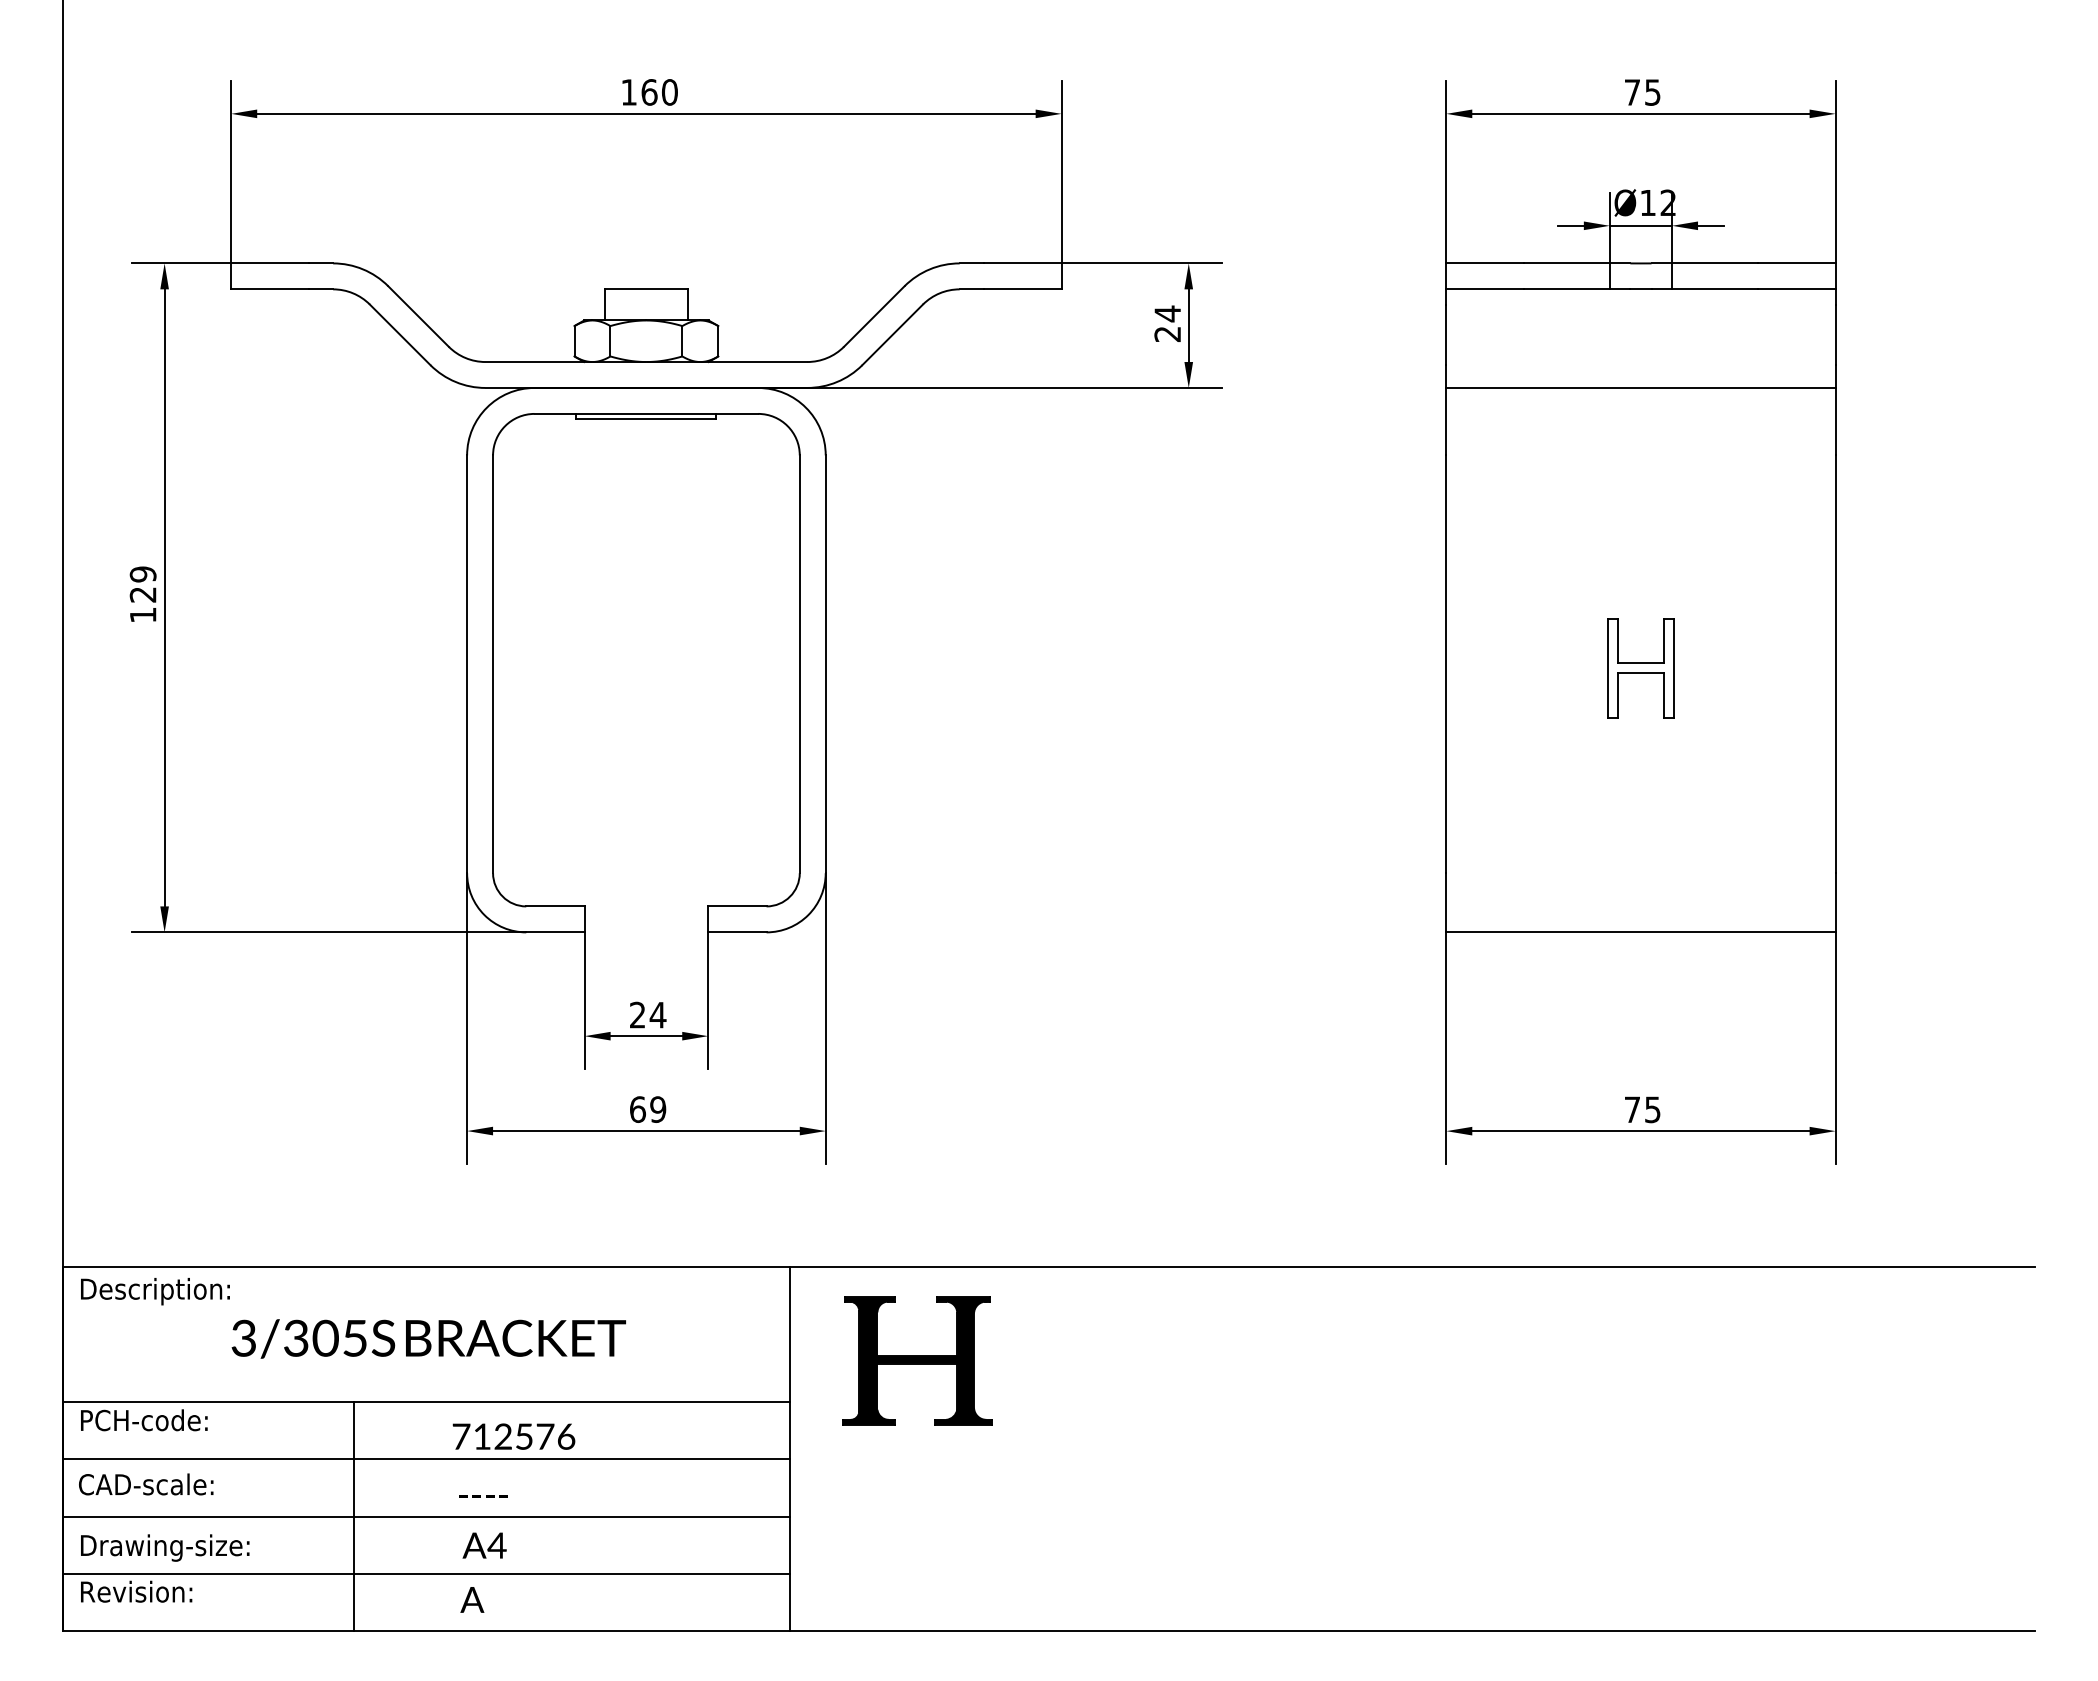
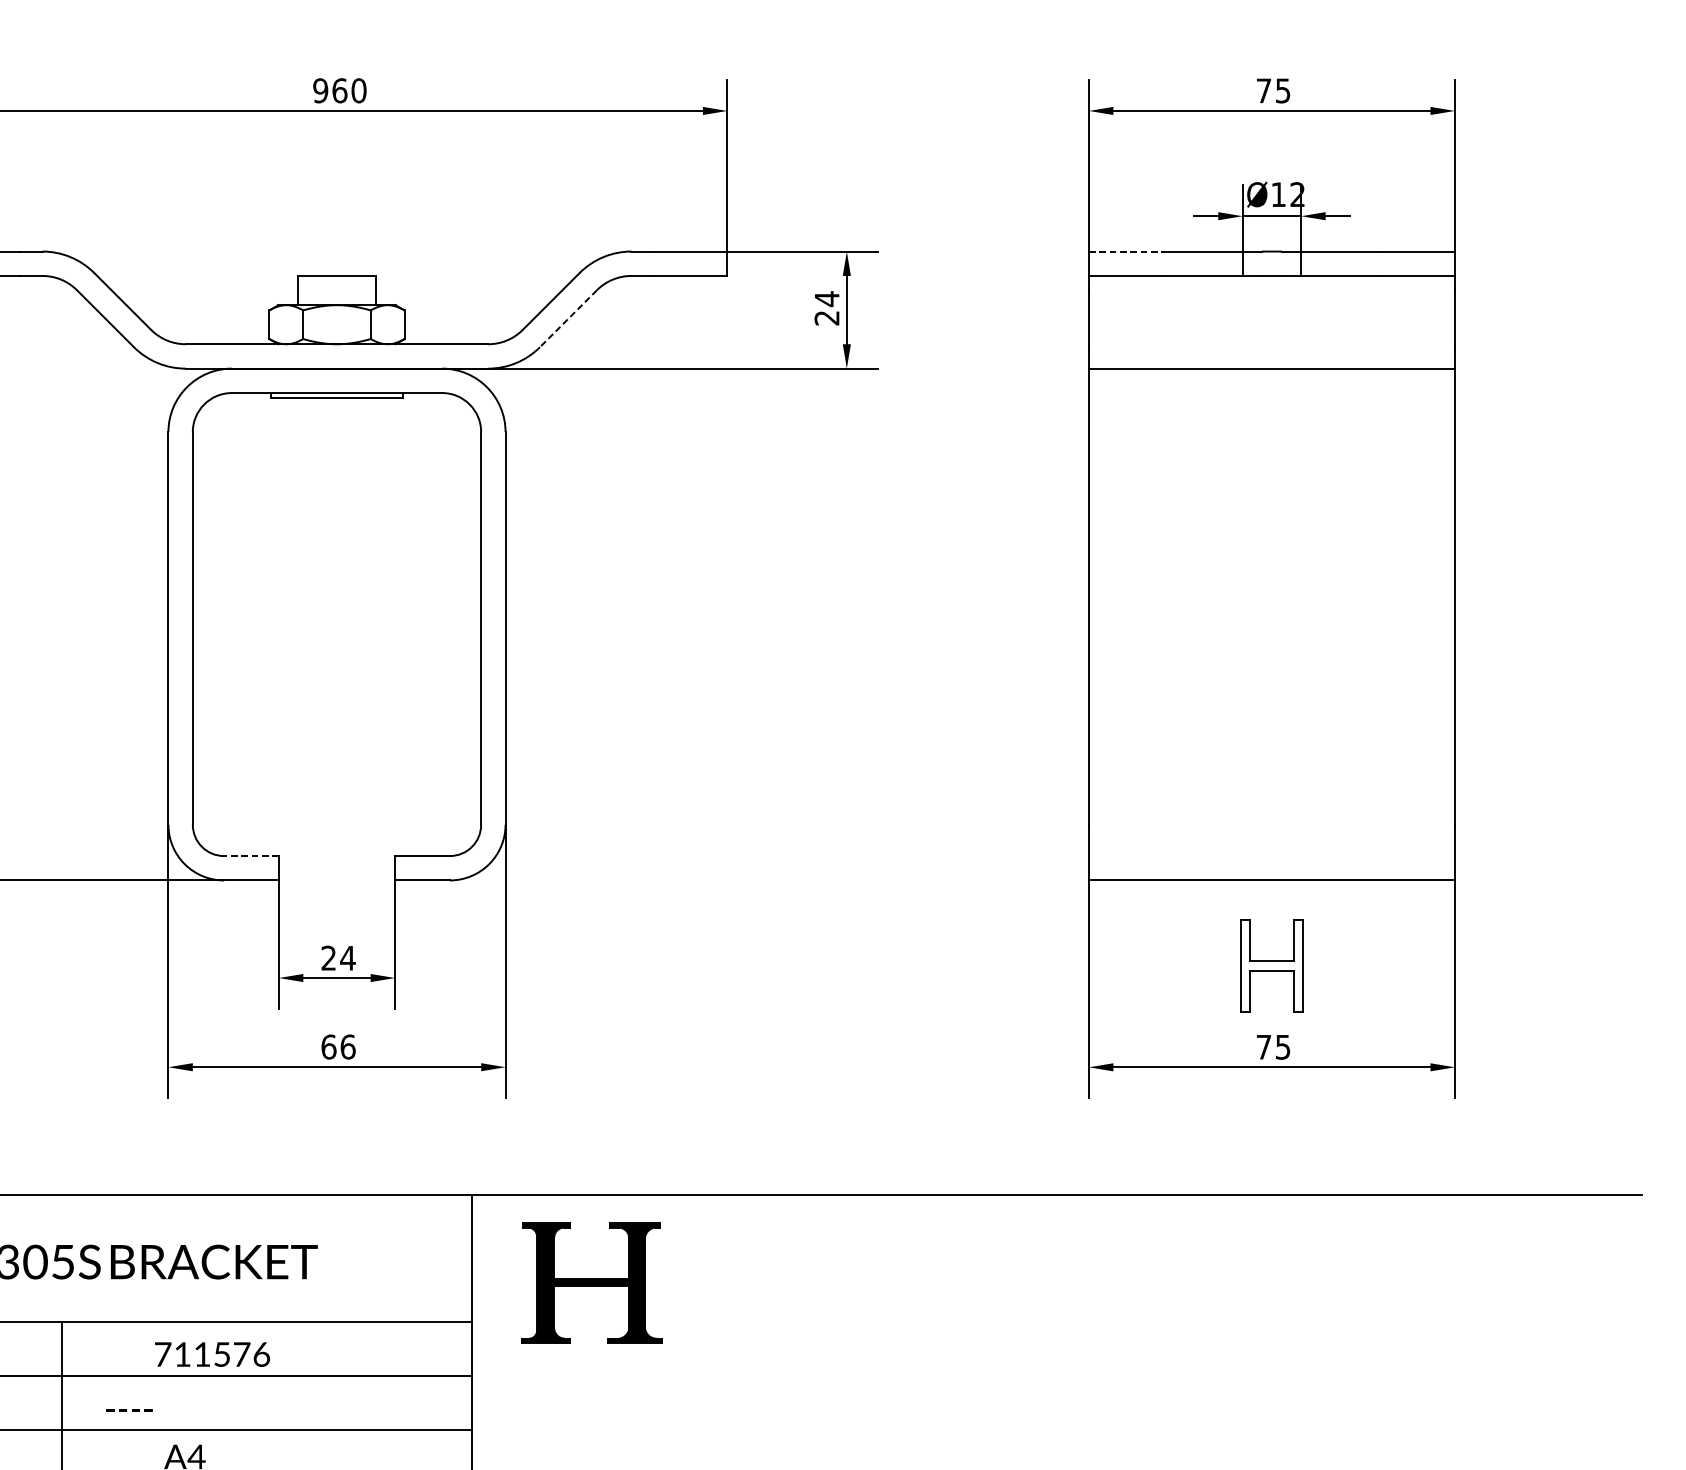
text: (629, 92) -> (321, 90), 160 -> 960
line: (1485, 263) -> (1125, 251), solid -> dashed
line: (892, 334) -> (568, 318), solid -> dashed
part: (1640, 668) -> (1271, 966), moved
line: (554, 906) -> (250, 856), solid -> dashed
text: (658, 1109) -> (348, 1046), 69 -> 66
text: (502, 1436) -> (201, 1354), 712576 -> 711576
text: (483, 1496) -> (129, 1410), moved

